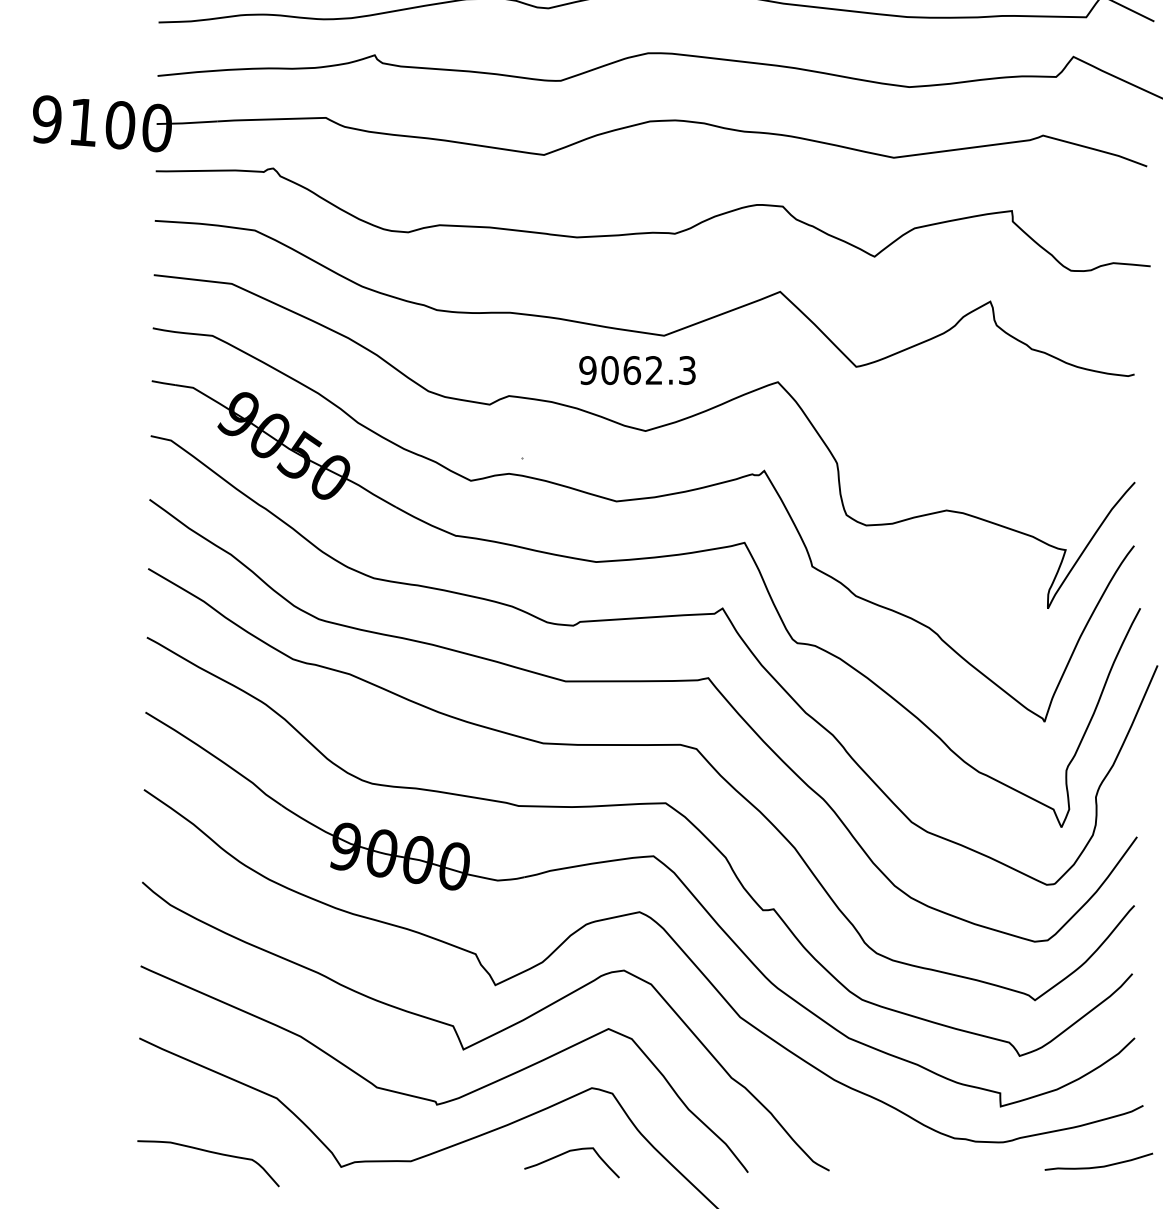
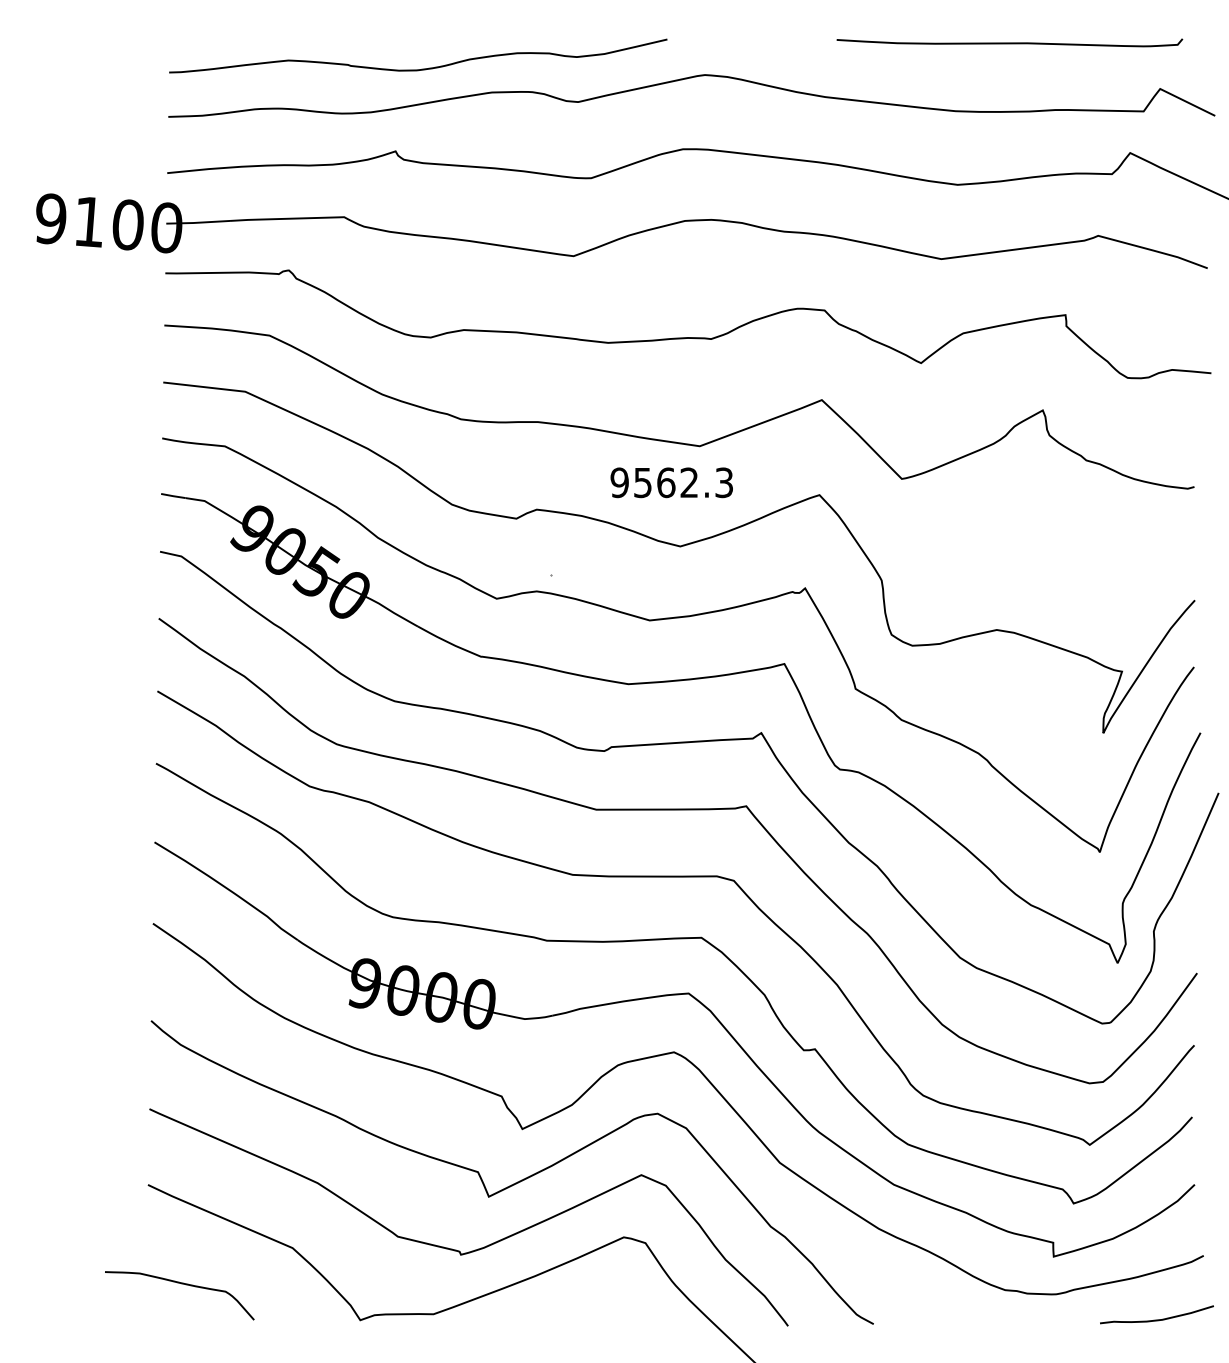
text: (610, 370) -> (643, 482), 9062.3 -> 9562.3
curve: (210, 1152) -> (181, 1284), moved
curve: (567, 1152) -> (598, 1305), removed

